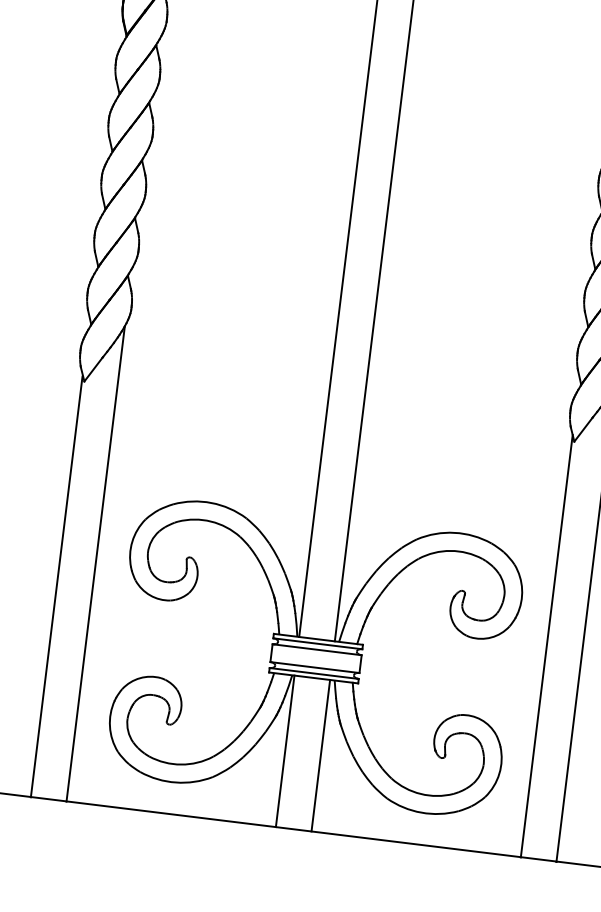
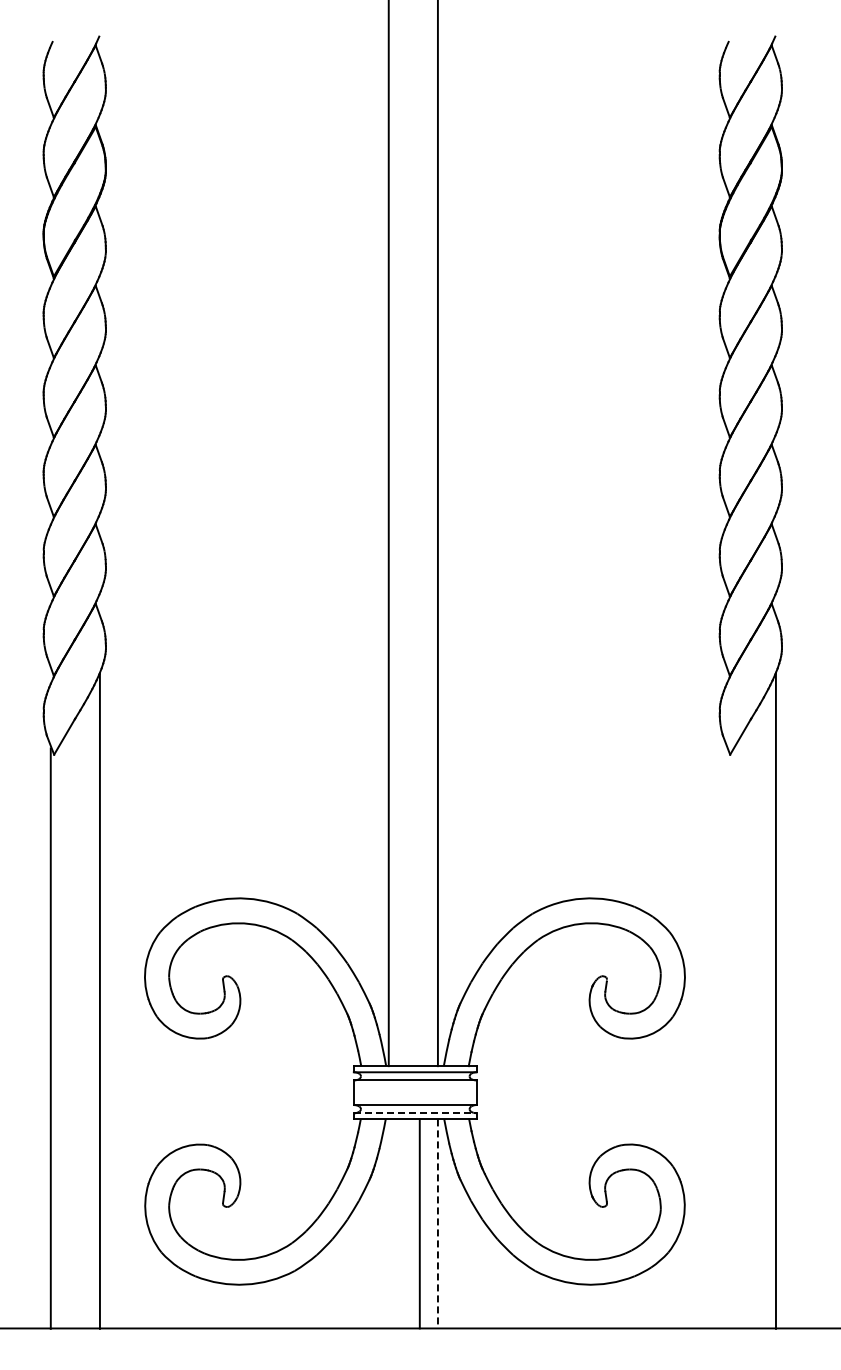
line: (546, 645) -> (726, 1036), removed
line: (314, 673) -> (415, 1113), solid -> dashed
line: (285, 751) -> (419, 1223), moved
line: (320, 755) -> (437, 1223), solid -> dashed

